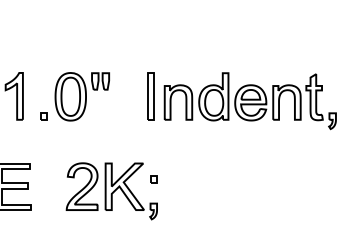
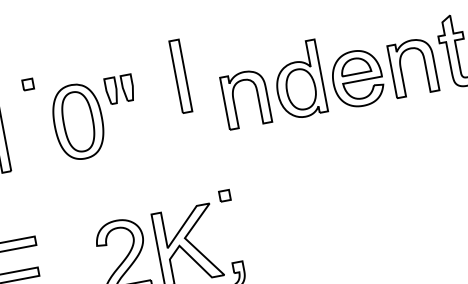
part: (150, 96) -> (179, 76), moved
part: (43, 116) -> (27, 84), moved
part: (153, 179) -> (224, 195), moved

